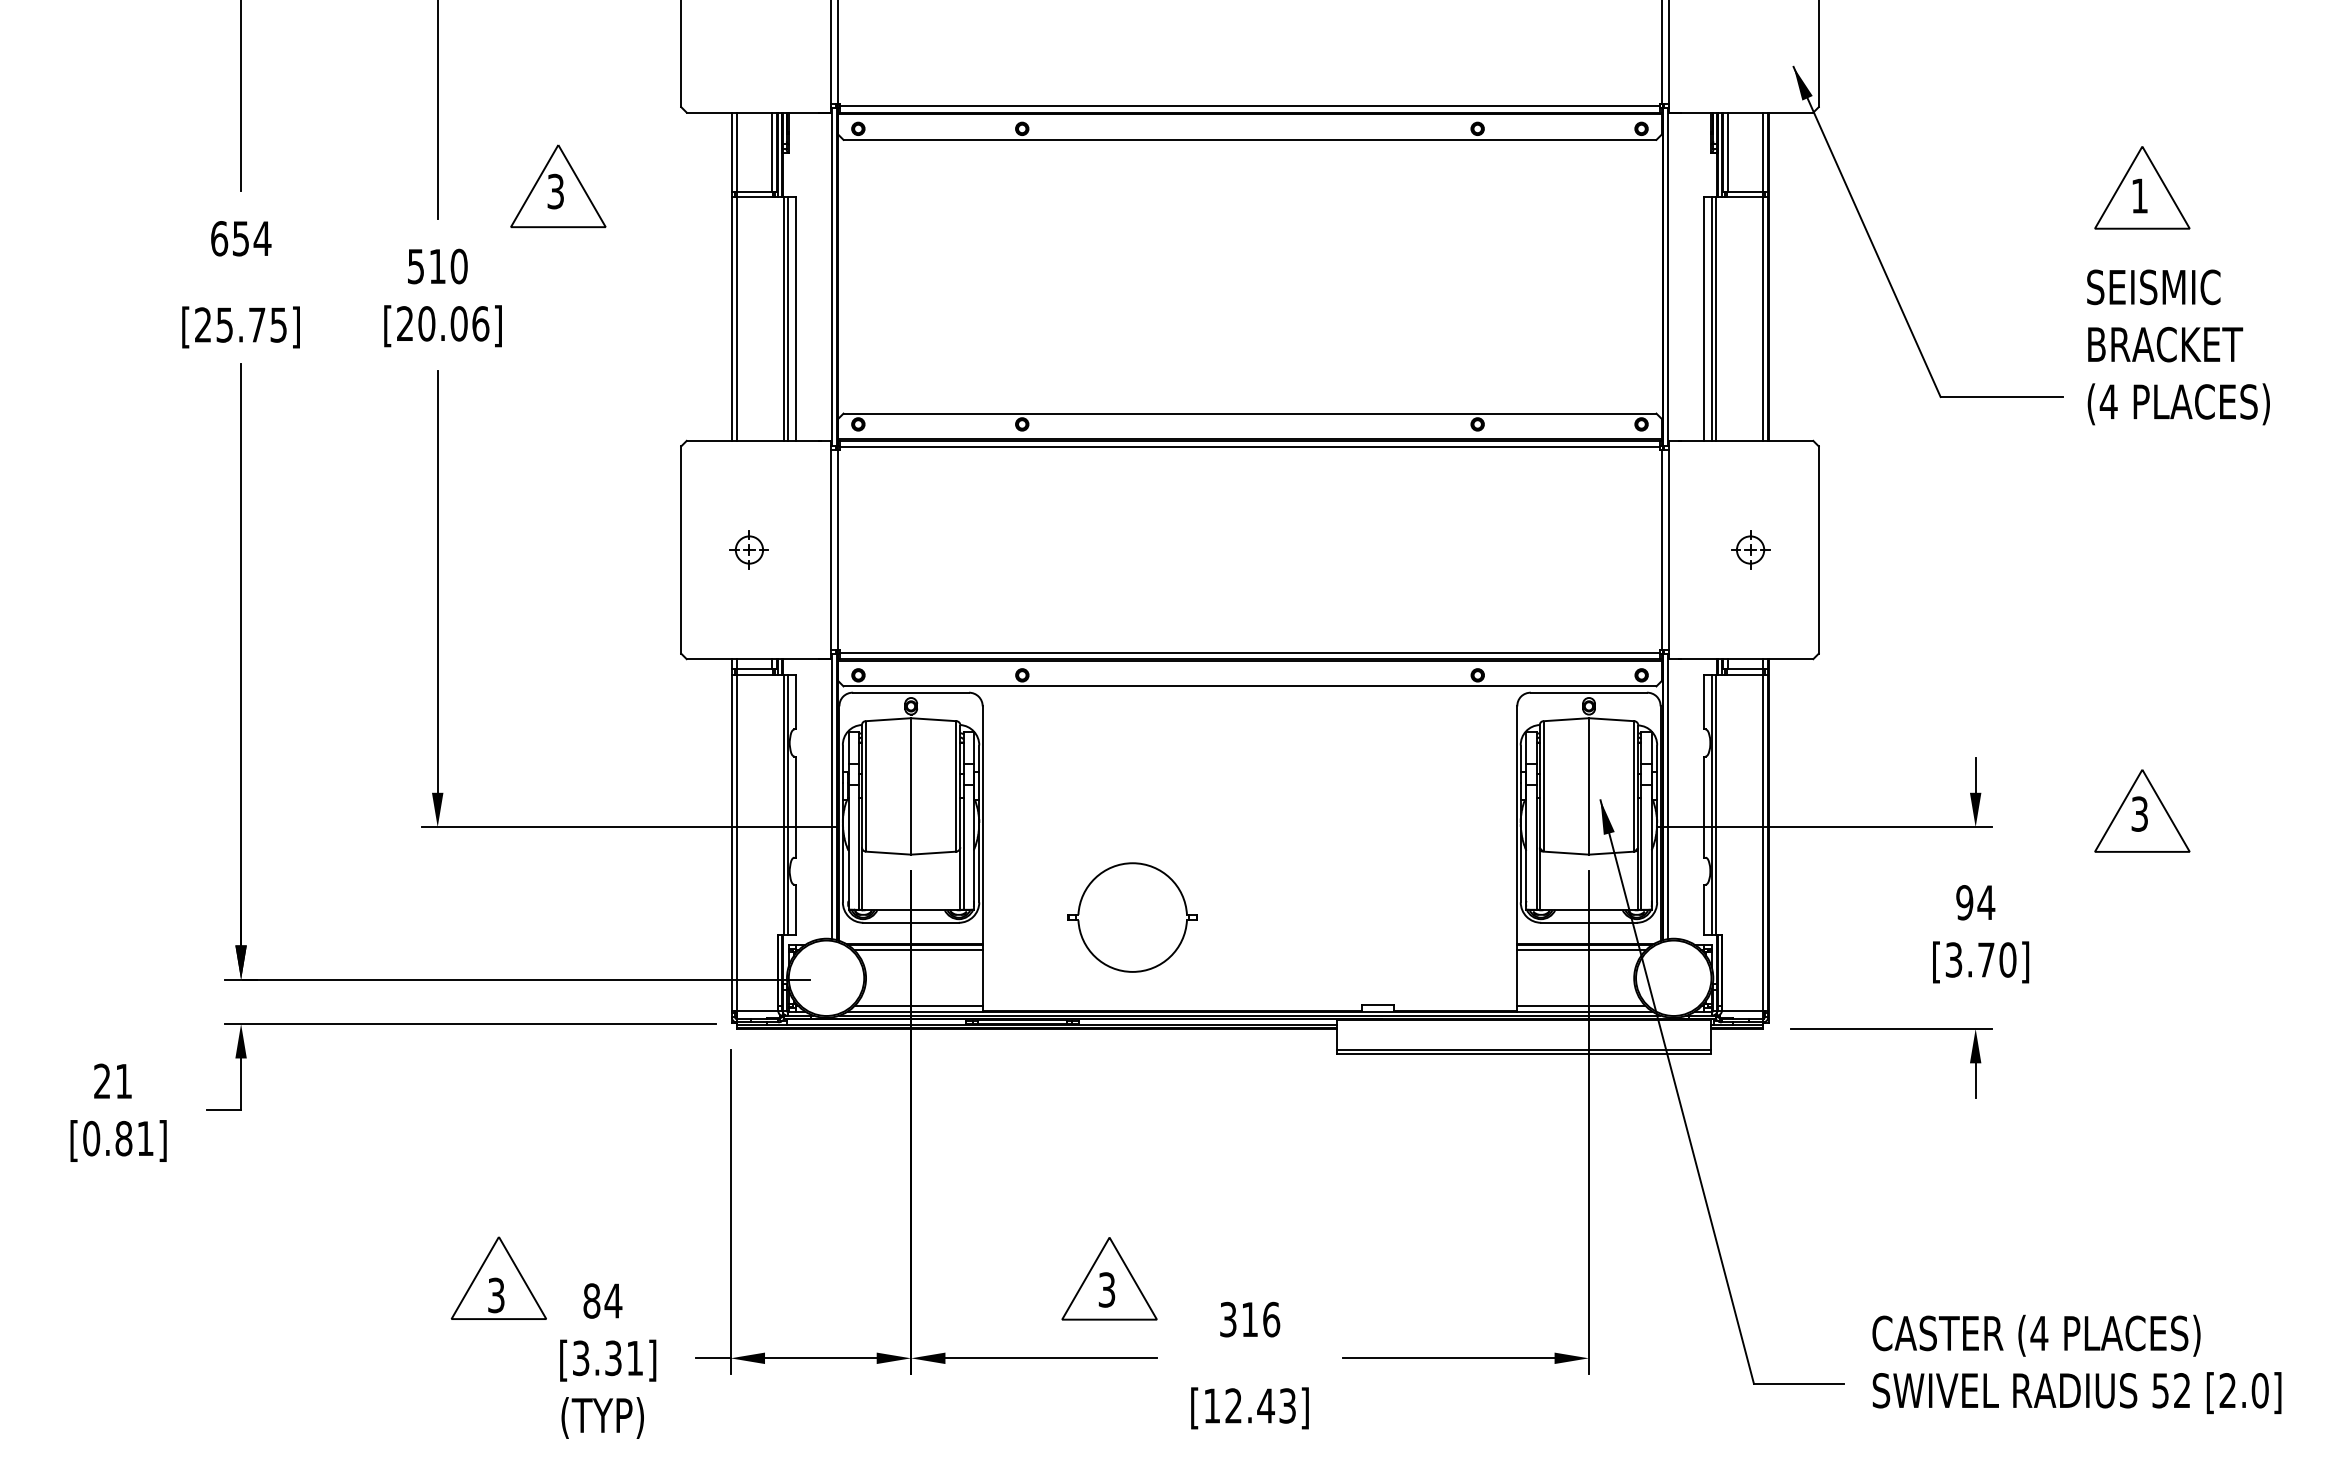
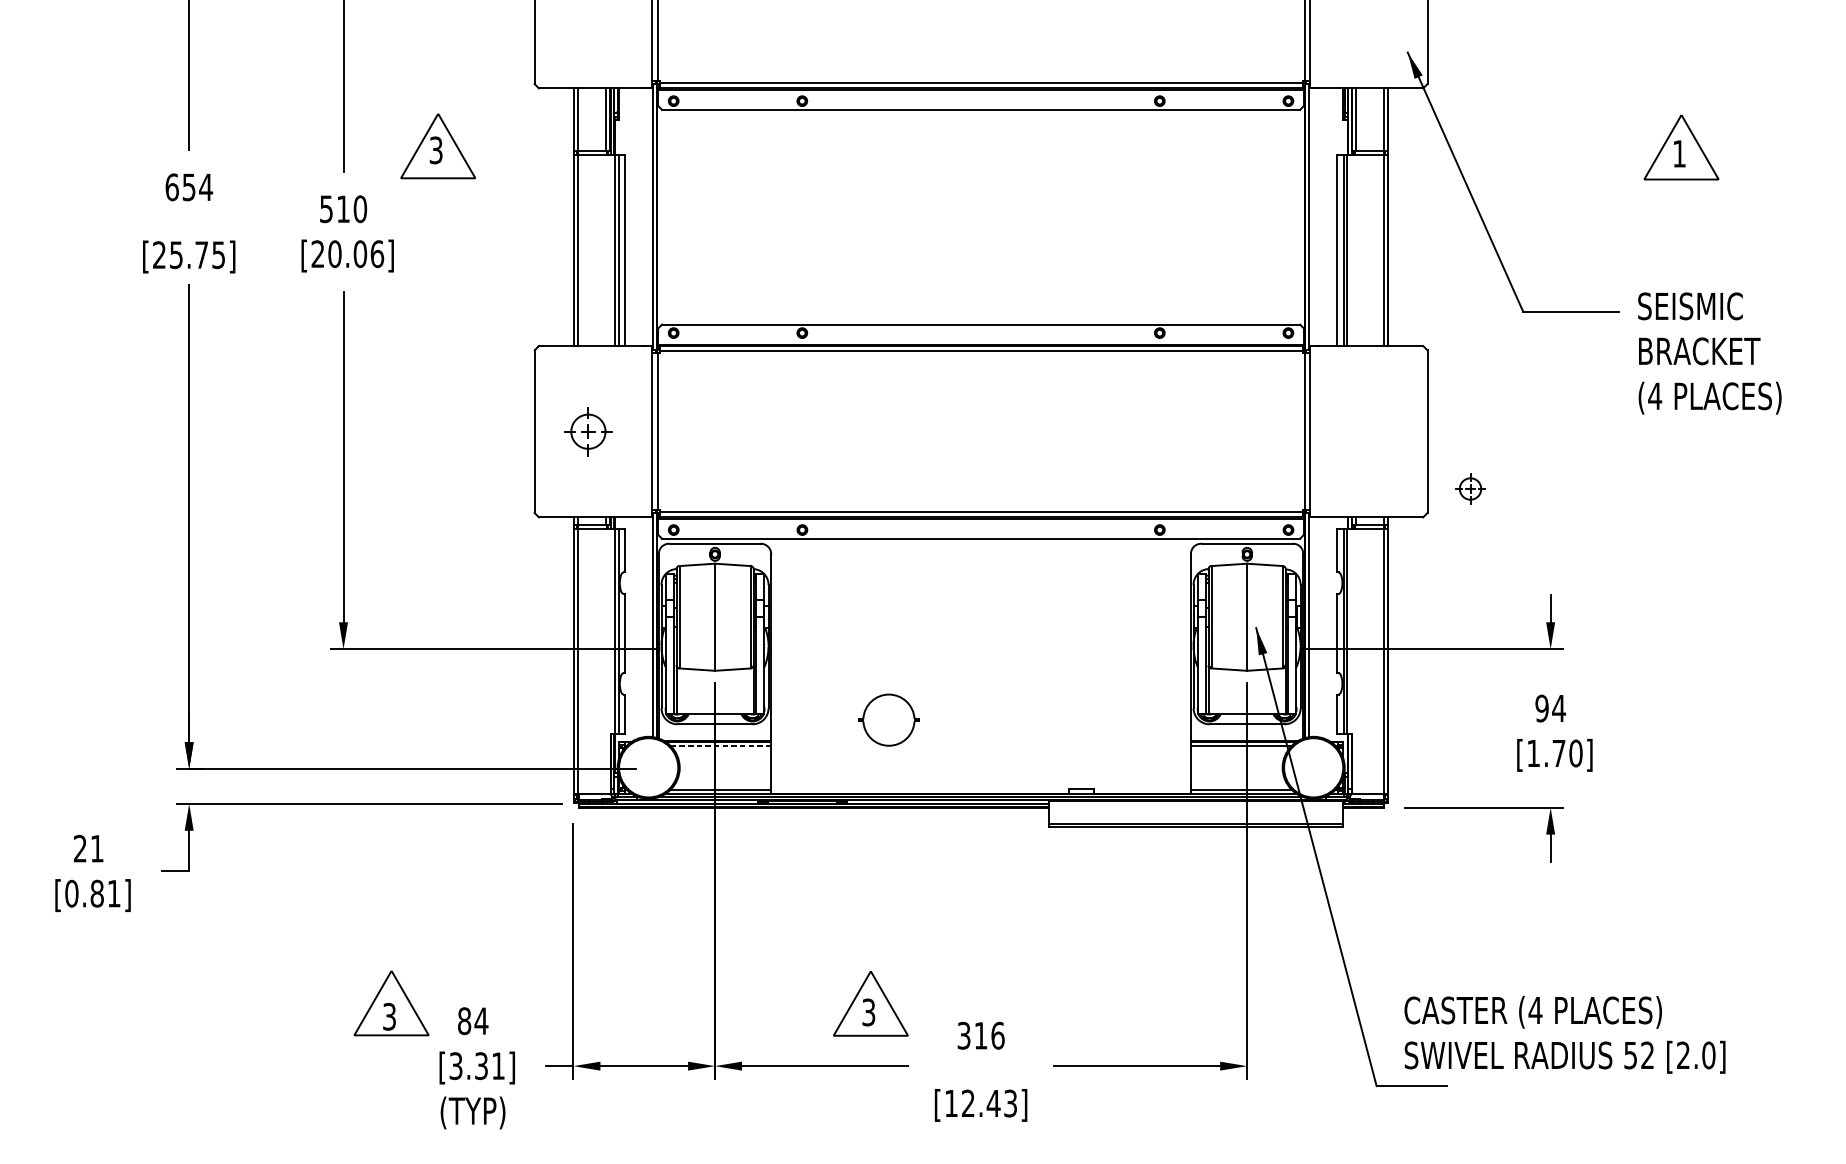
text: (2178, 347) -> (1709, 353), moved
part: (748, 549) -> (587, 431), size x1.6
part: (1750, 549) -> (1470, 488), moved
part: (2142, 810) -> (1681, 636), removed
part: (1132, 917) -> (888, 720), size x0.6
line: (918, 950) -> (720, 746), solid -> dashed
text: (1953, 959) -> (1533, 753), [3.70] -> [1.70]
text: (2076, 1363) -> (1564, 1034), moved

